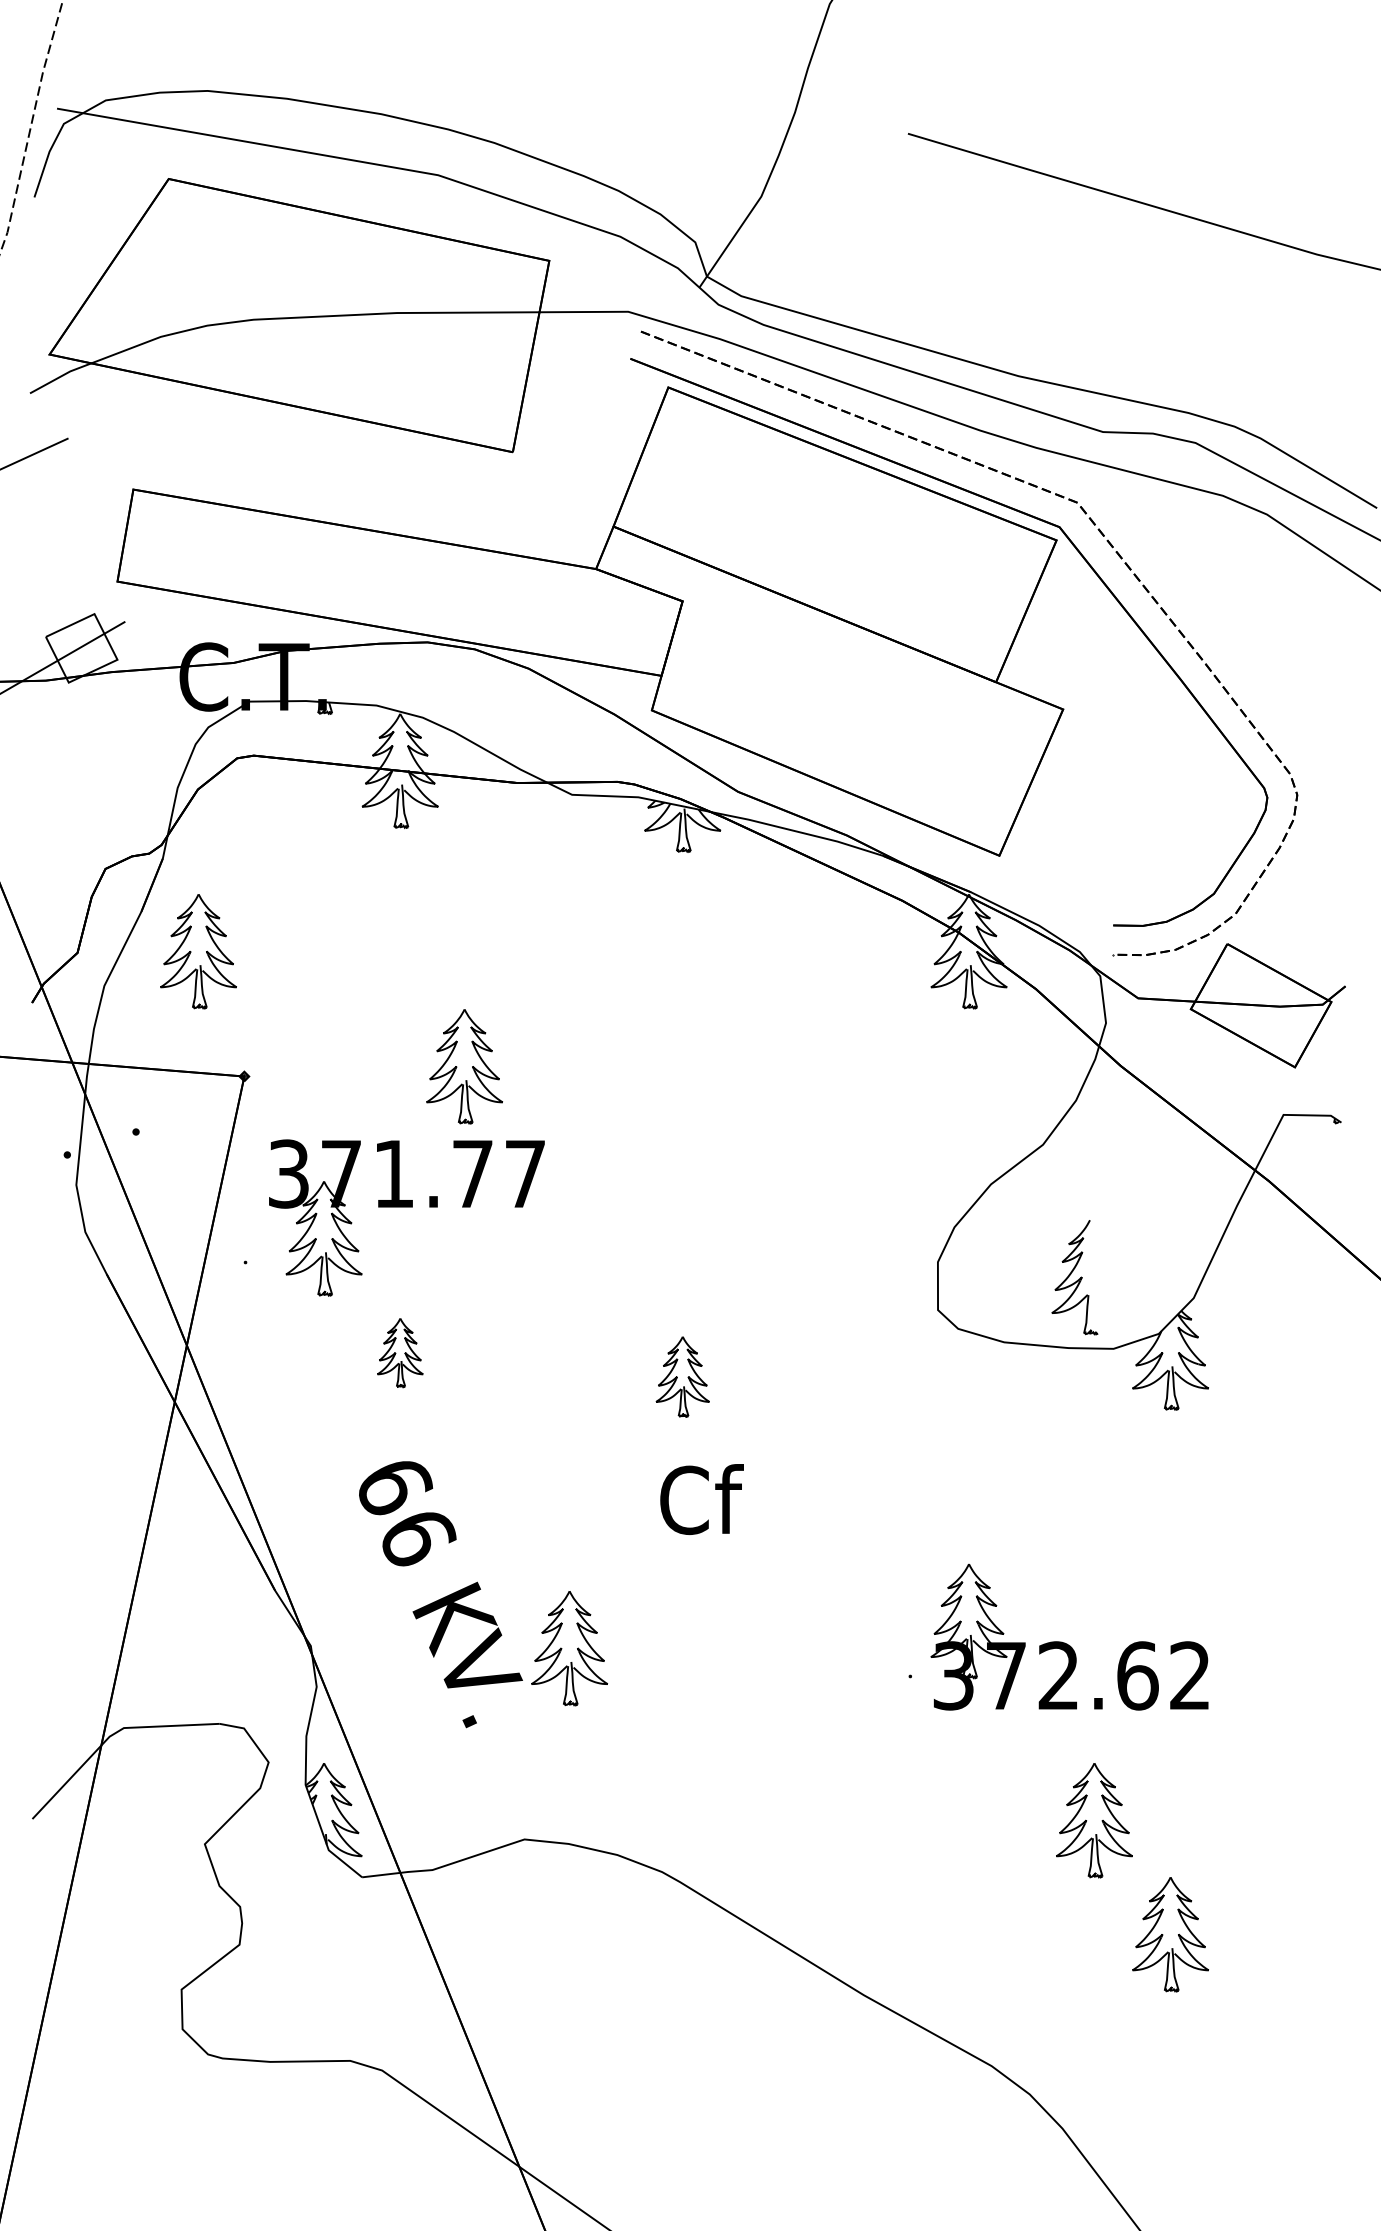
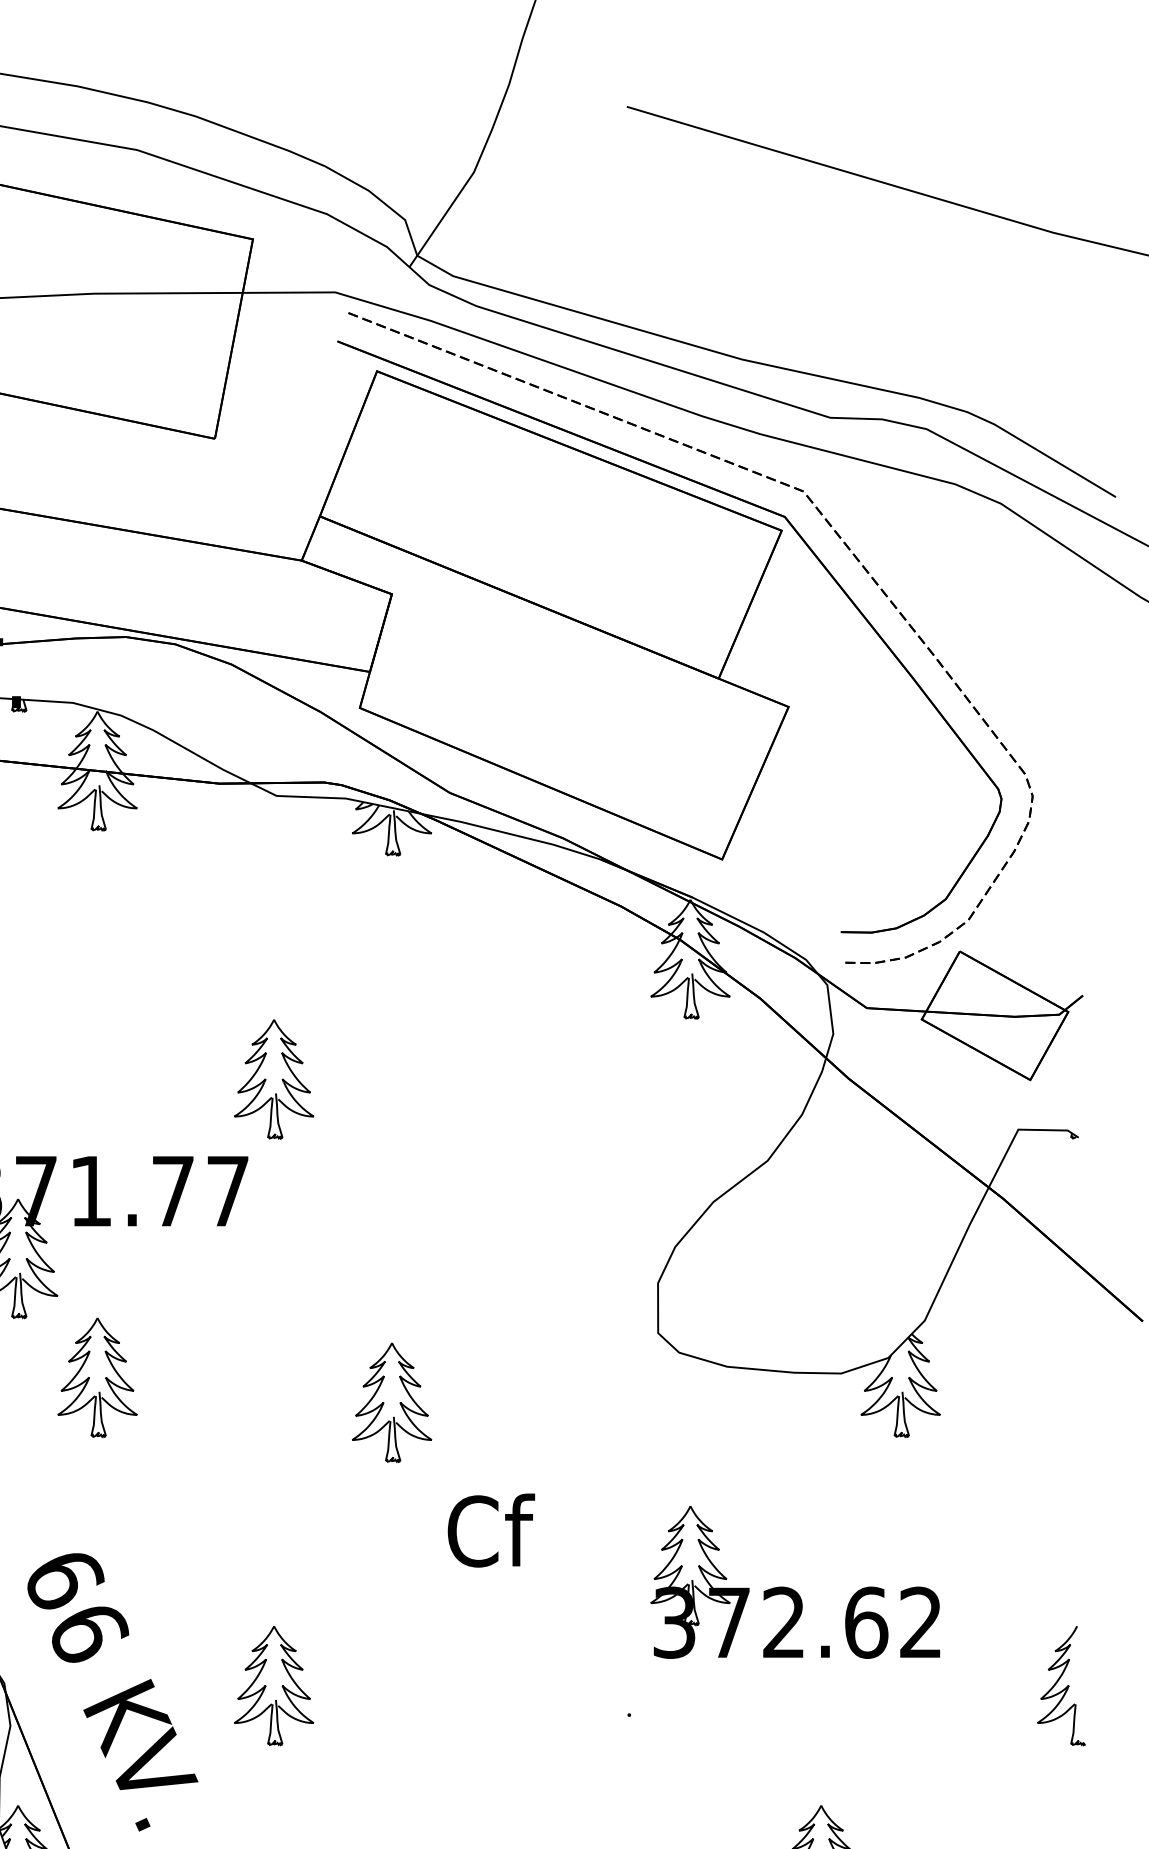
part: (464, 1066) -> (273, 1079), moved
part: (1074, 1277) -> (1061, 1685), moved
part: (400, 1352) -> (97, 1377), size x1.67
part: (682, 1376) -> (391, 1402), size x1.43
text: (701, 1499) -> (490, 1530), moved
text: (440, 1594) -> (112, 1692), moved
part: (1067, 1643) -> (793, 1588), moved

